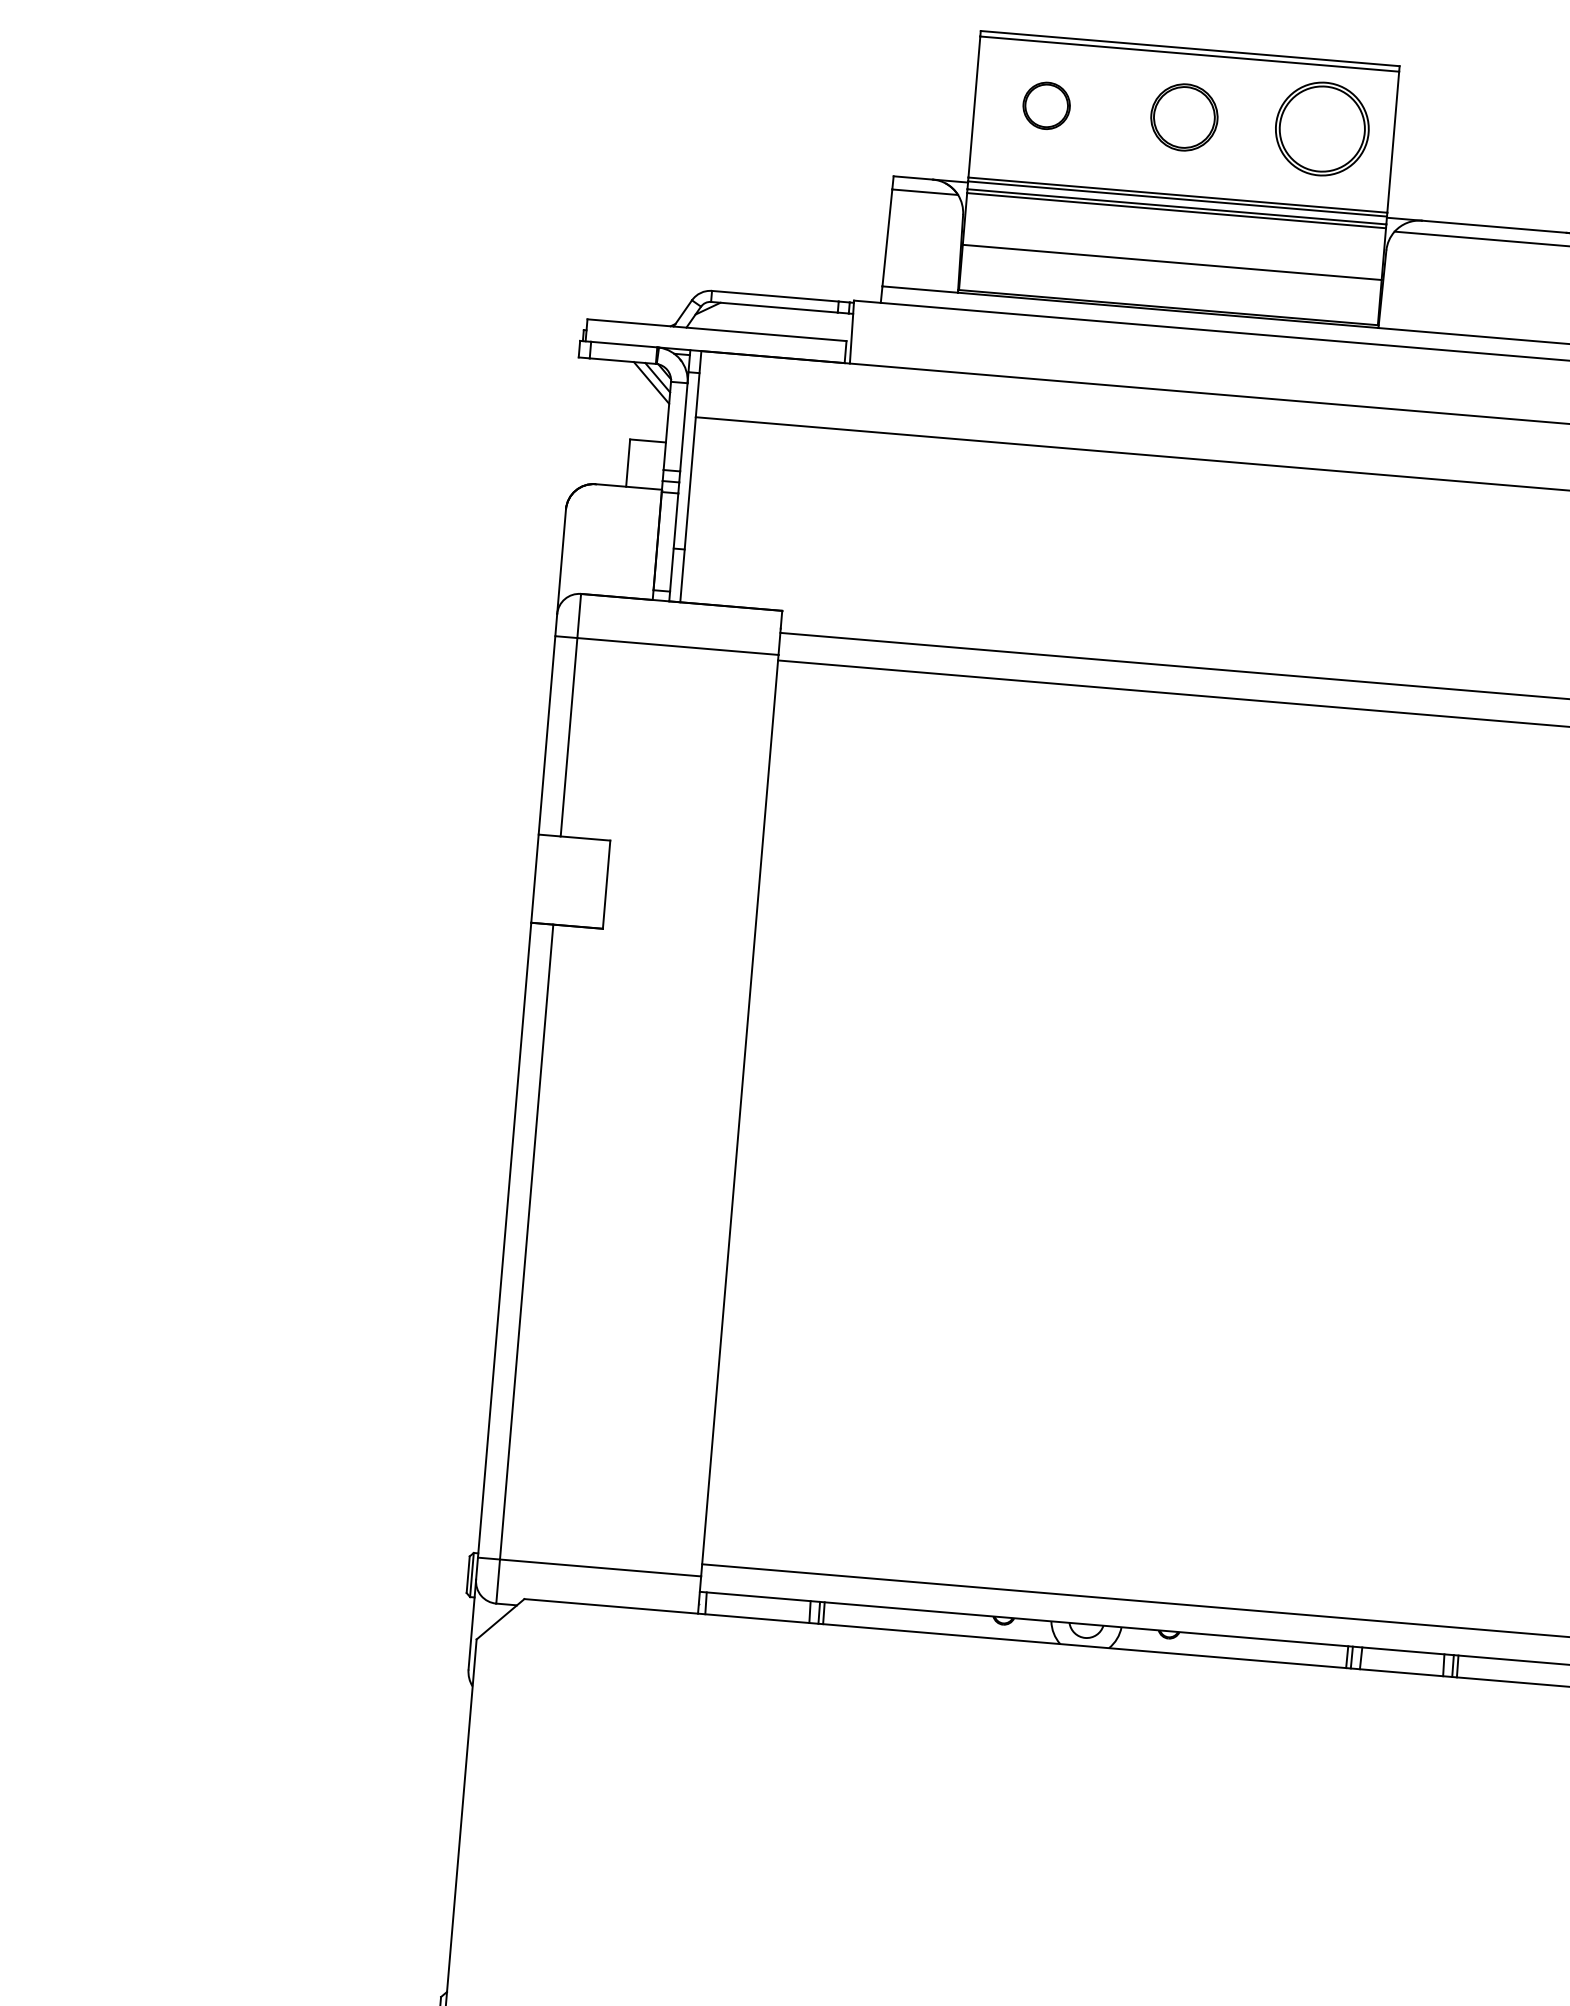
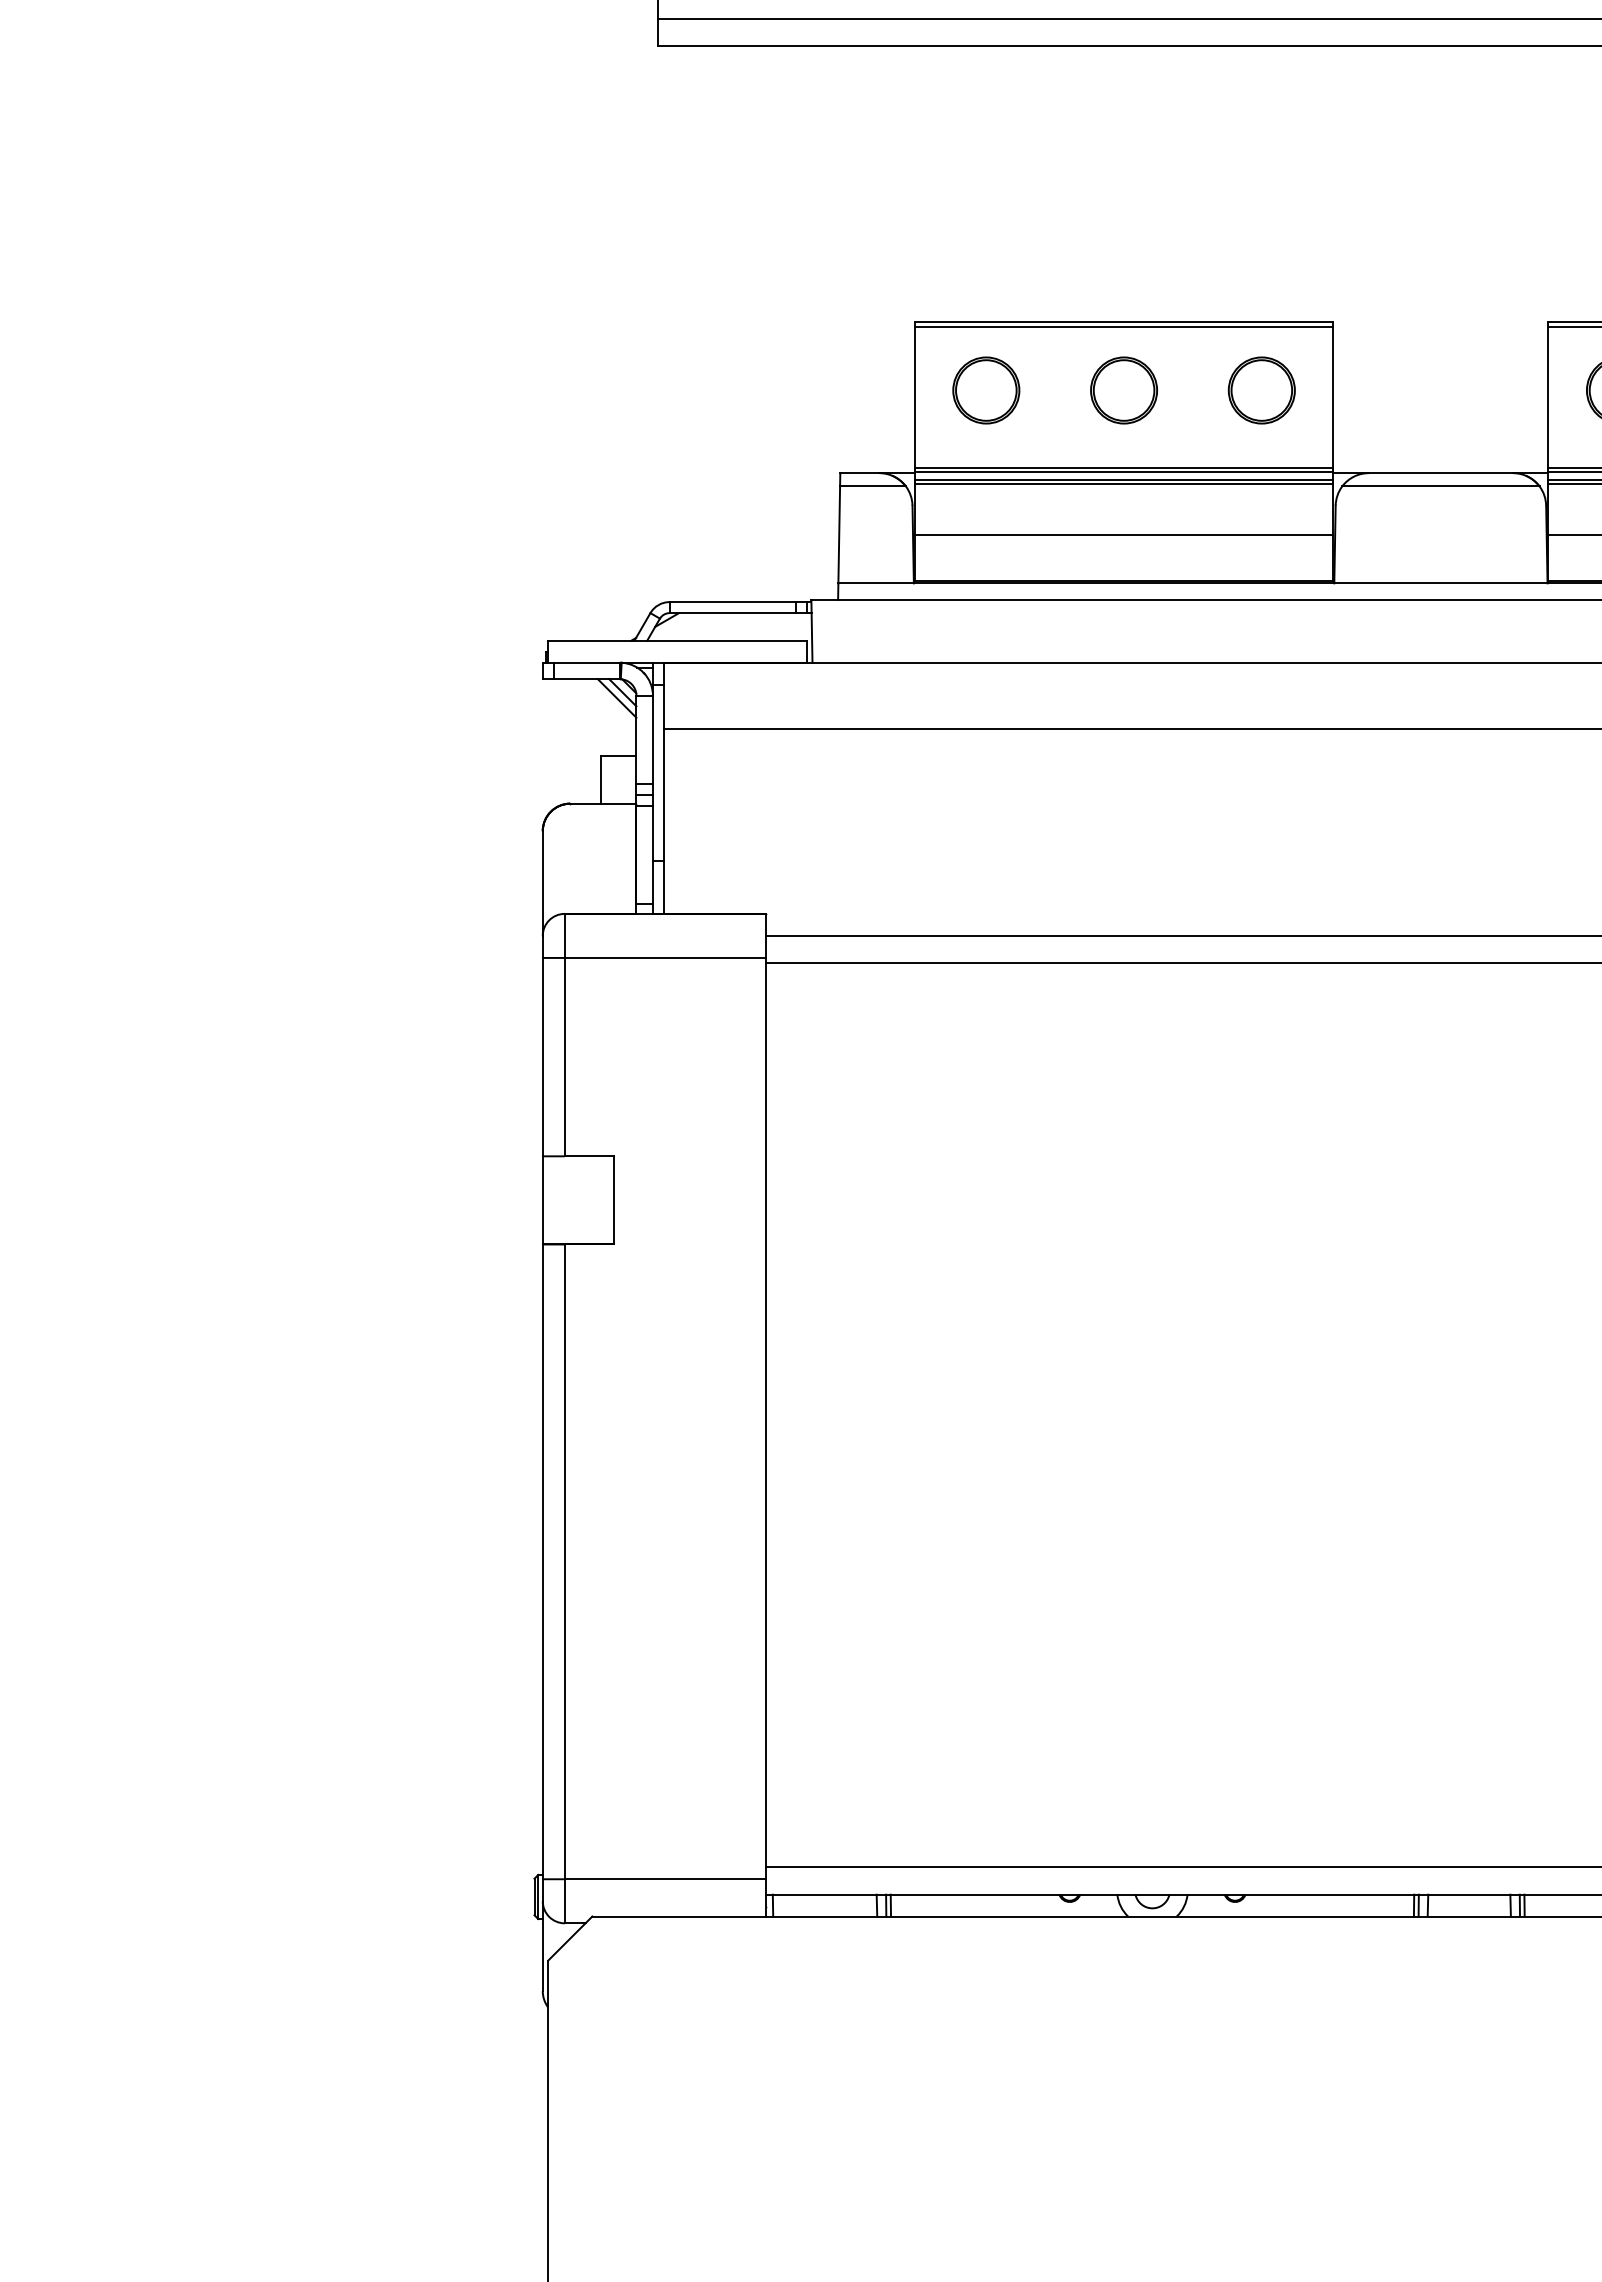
part: (1046, 105) -> (986, 390), size x1.43
part: (1321, 129) -> (1261, 390), size x0.71

